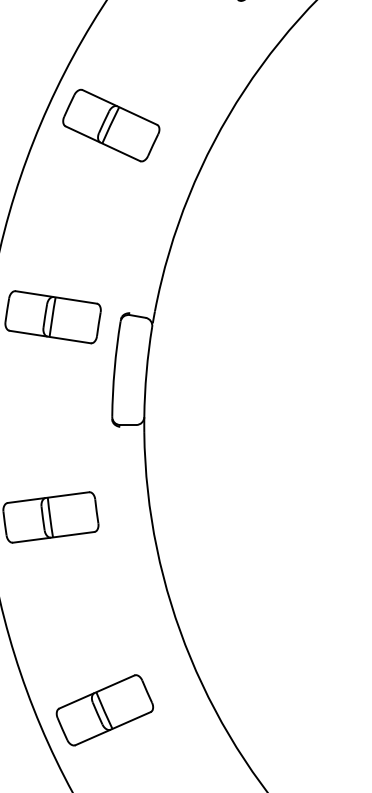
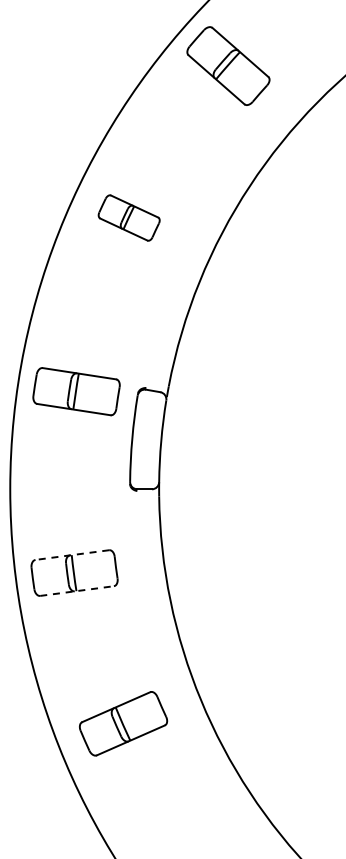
part: (110, 124) -> (128, 217), size x0.7
line: (47, 498) -> (71, 555), solid -> dashed
line: (54, 537) -> (77, 591), solid -> dashed
part: (104, 710) -> (123, 723), moved

